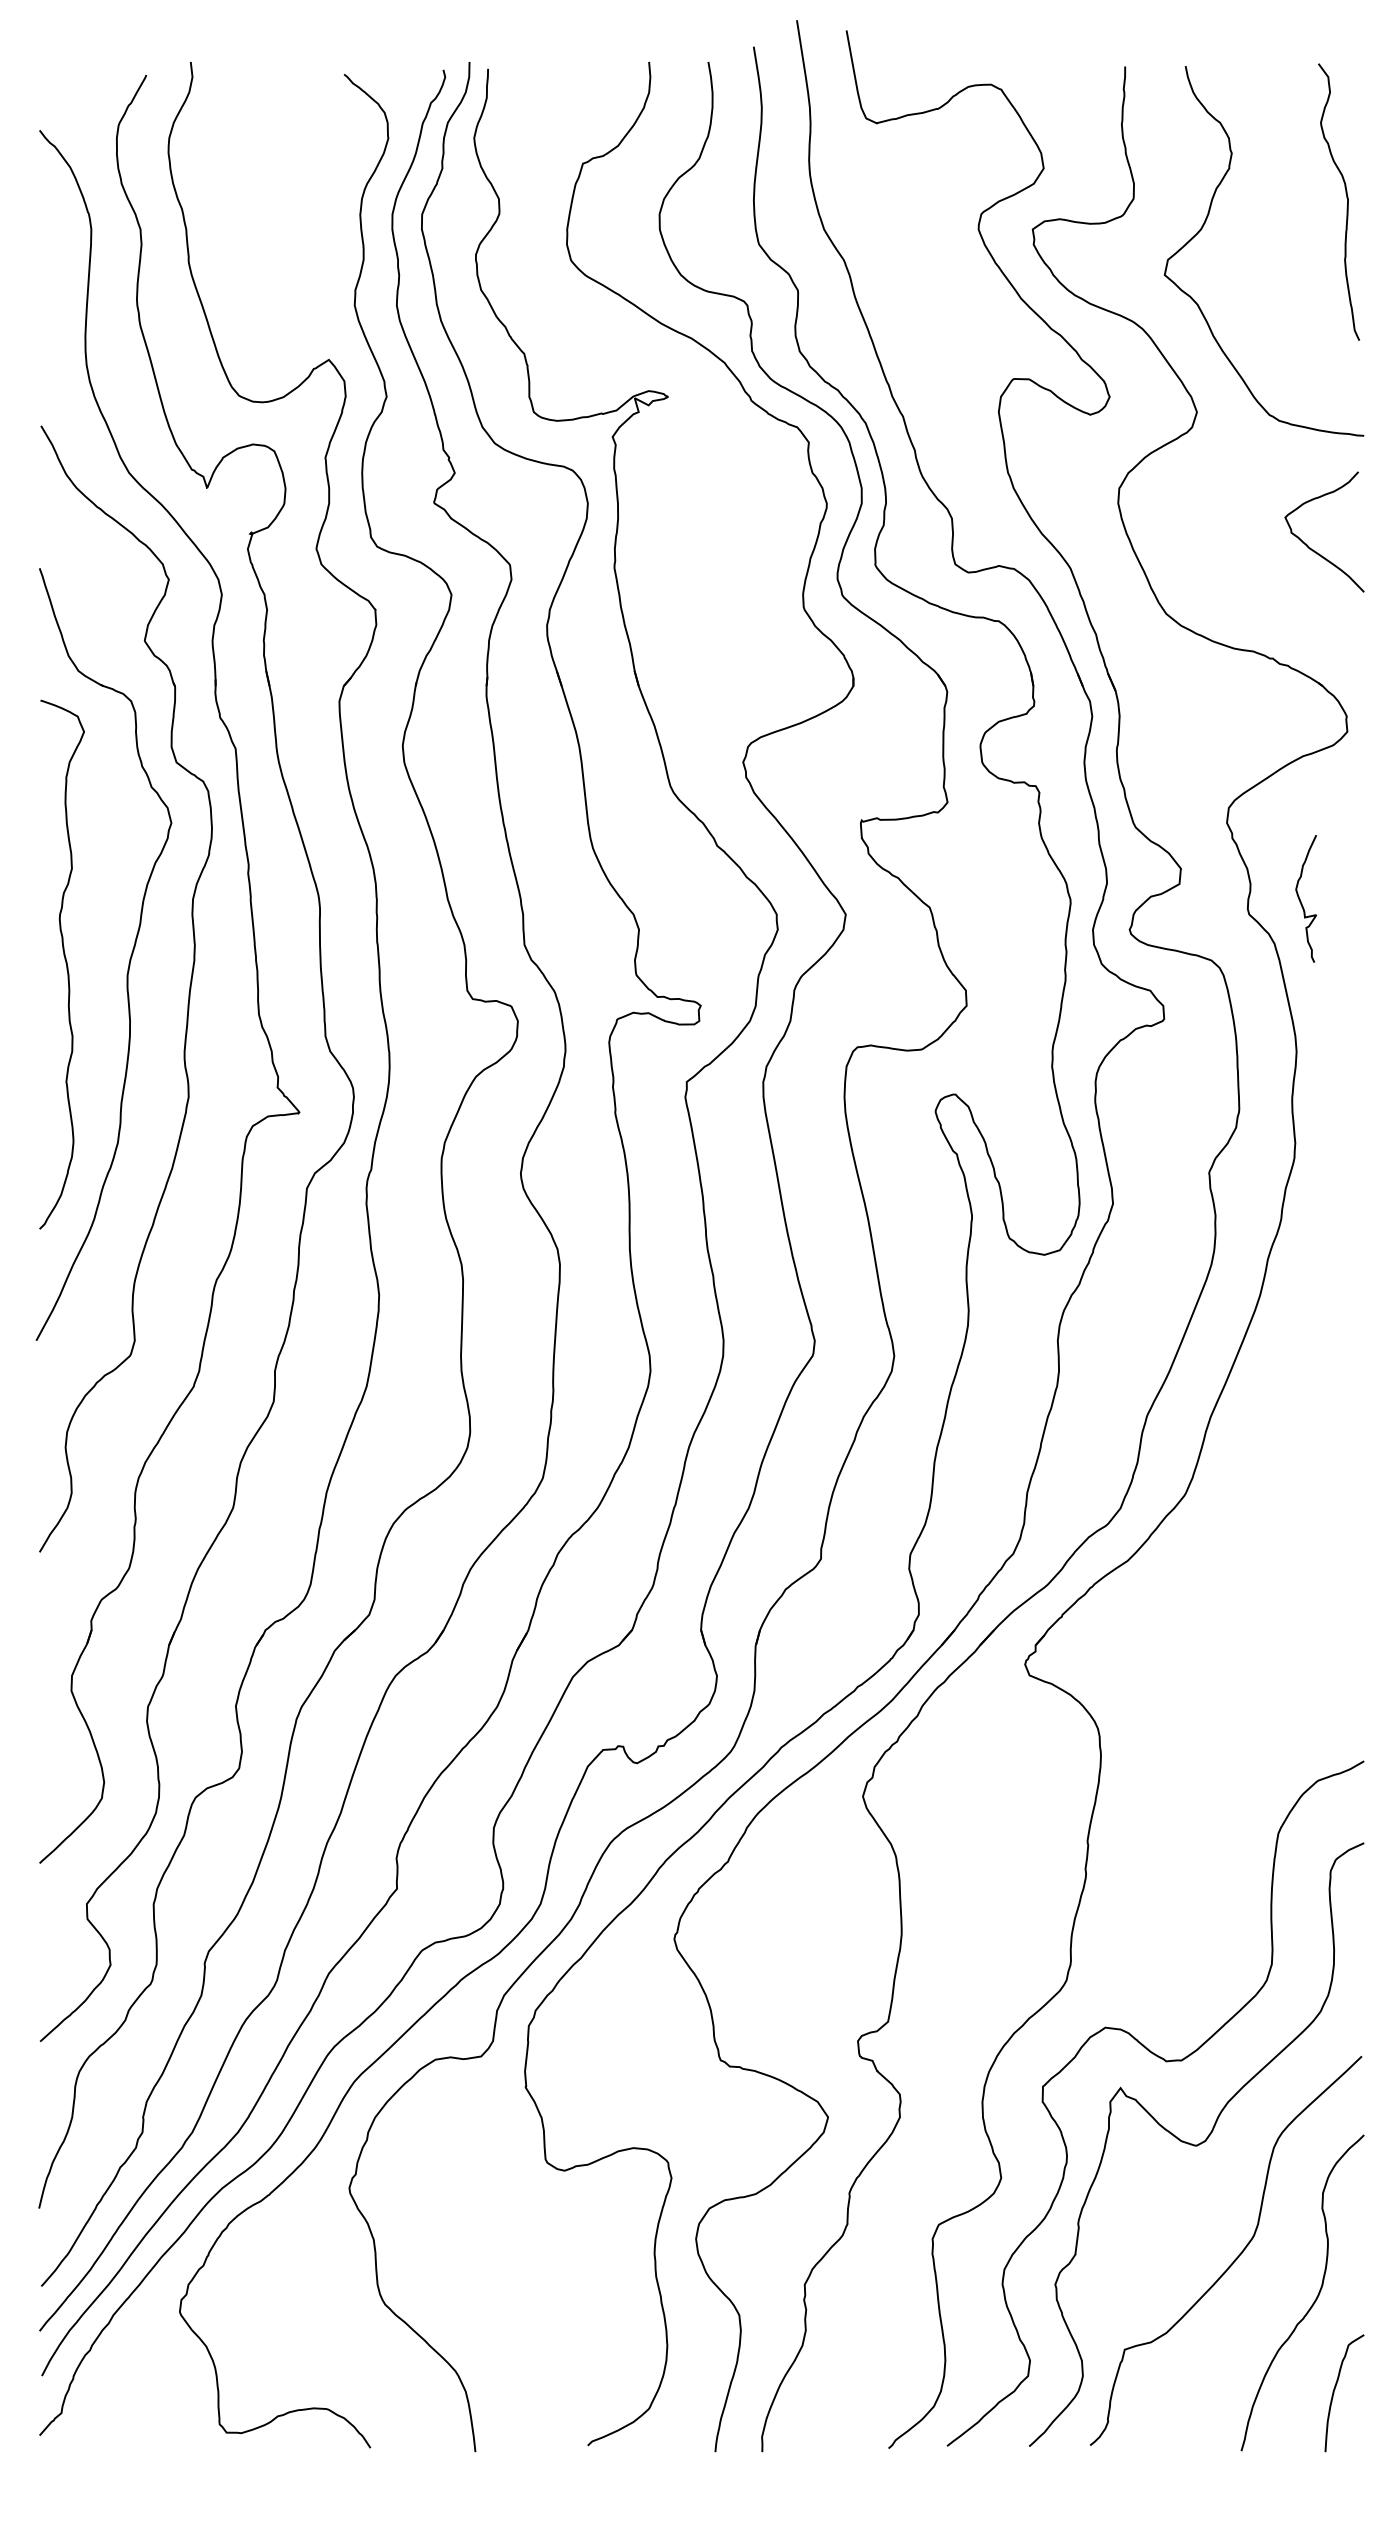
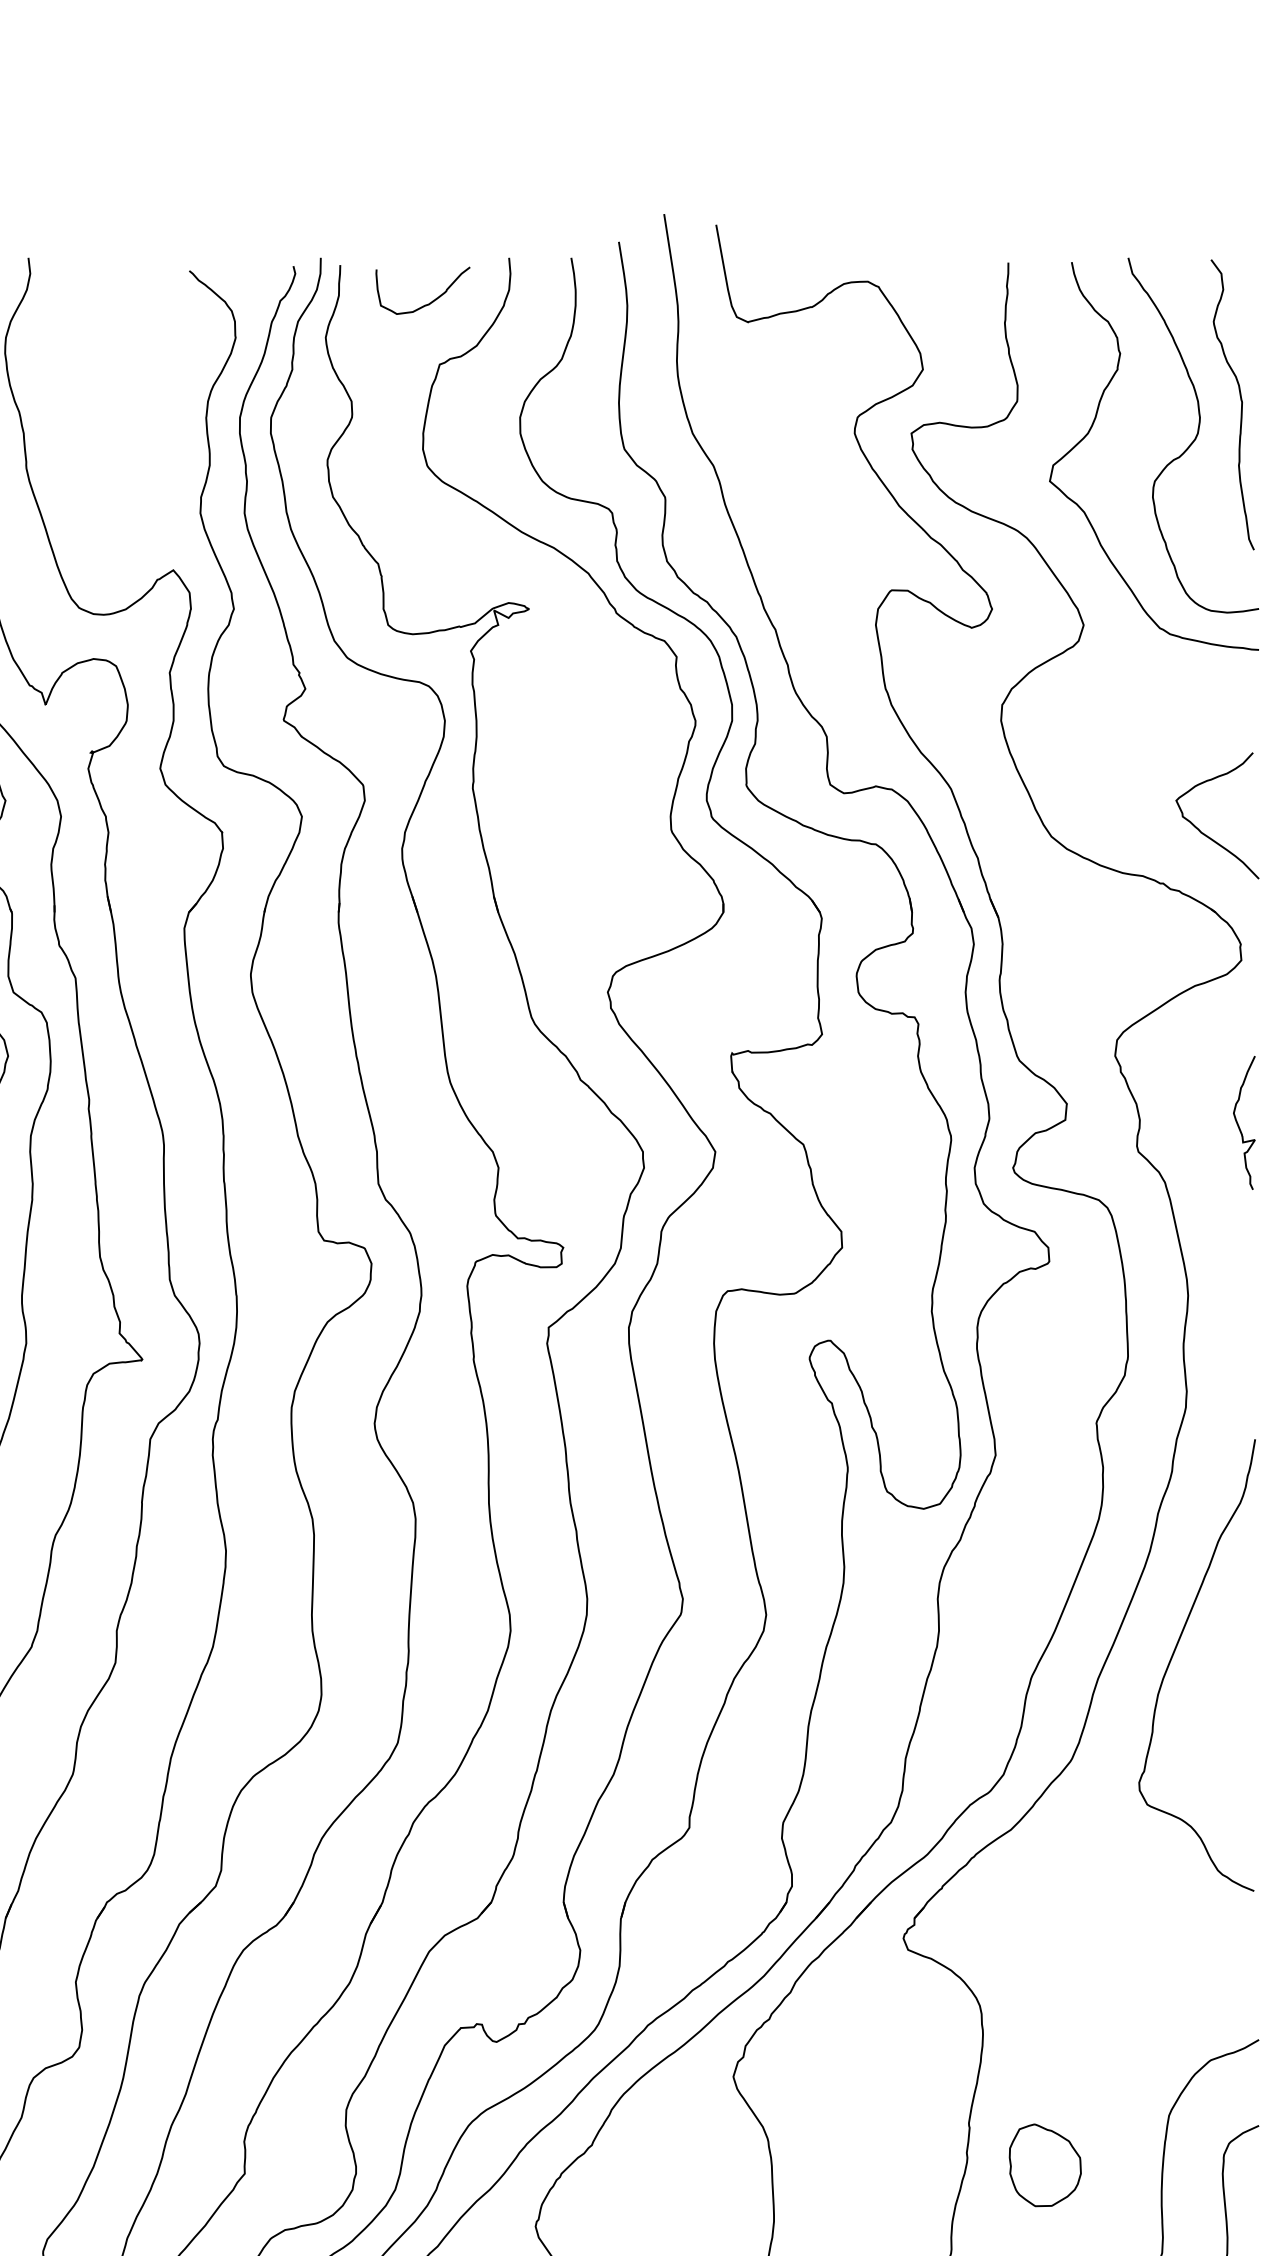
curve: (574, 103) -> (430, 301), added
curve: (1303, 232) -> (1195, 436), added
curve: (1313, 549) -> (1205, 834), moved
curve: (1300, 898) -> (1238, 1122), moved
curve: (1283, 1393) -> (1174, 1654), added
part: (1160, 1880) -> (1045, 2164), added

